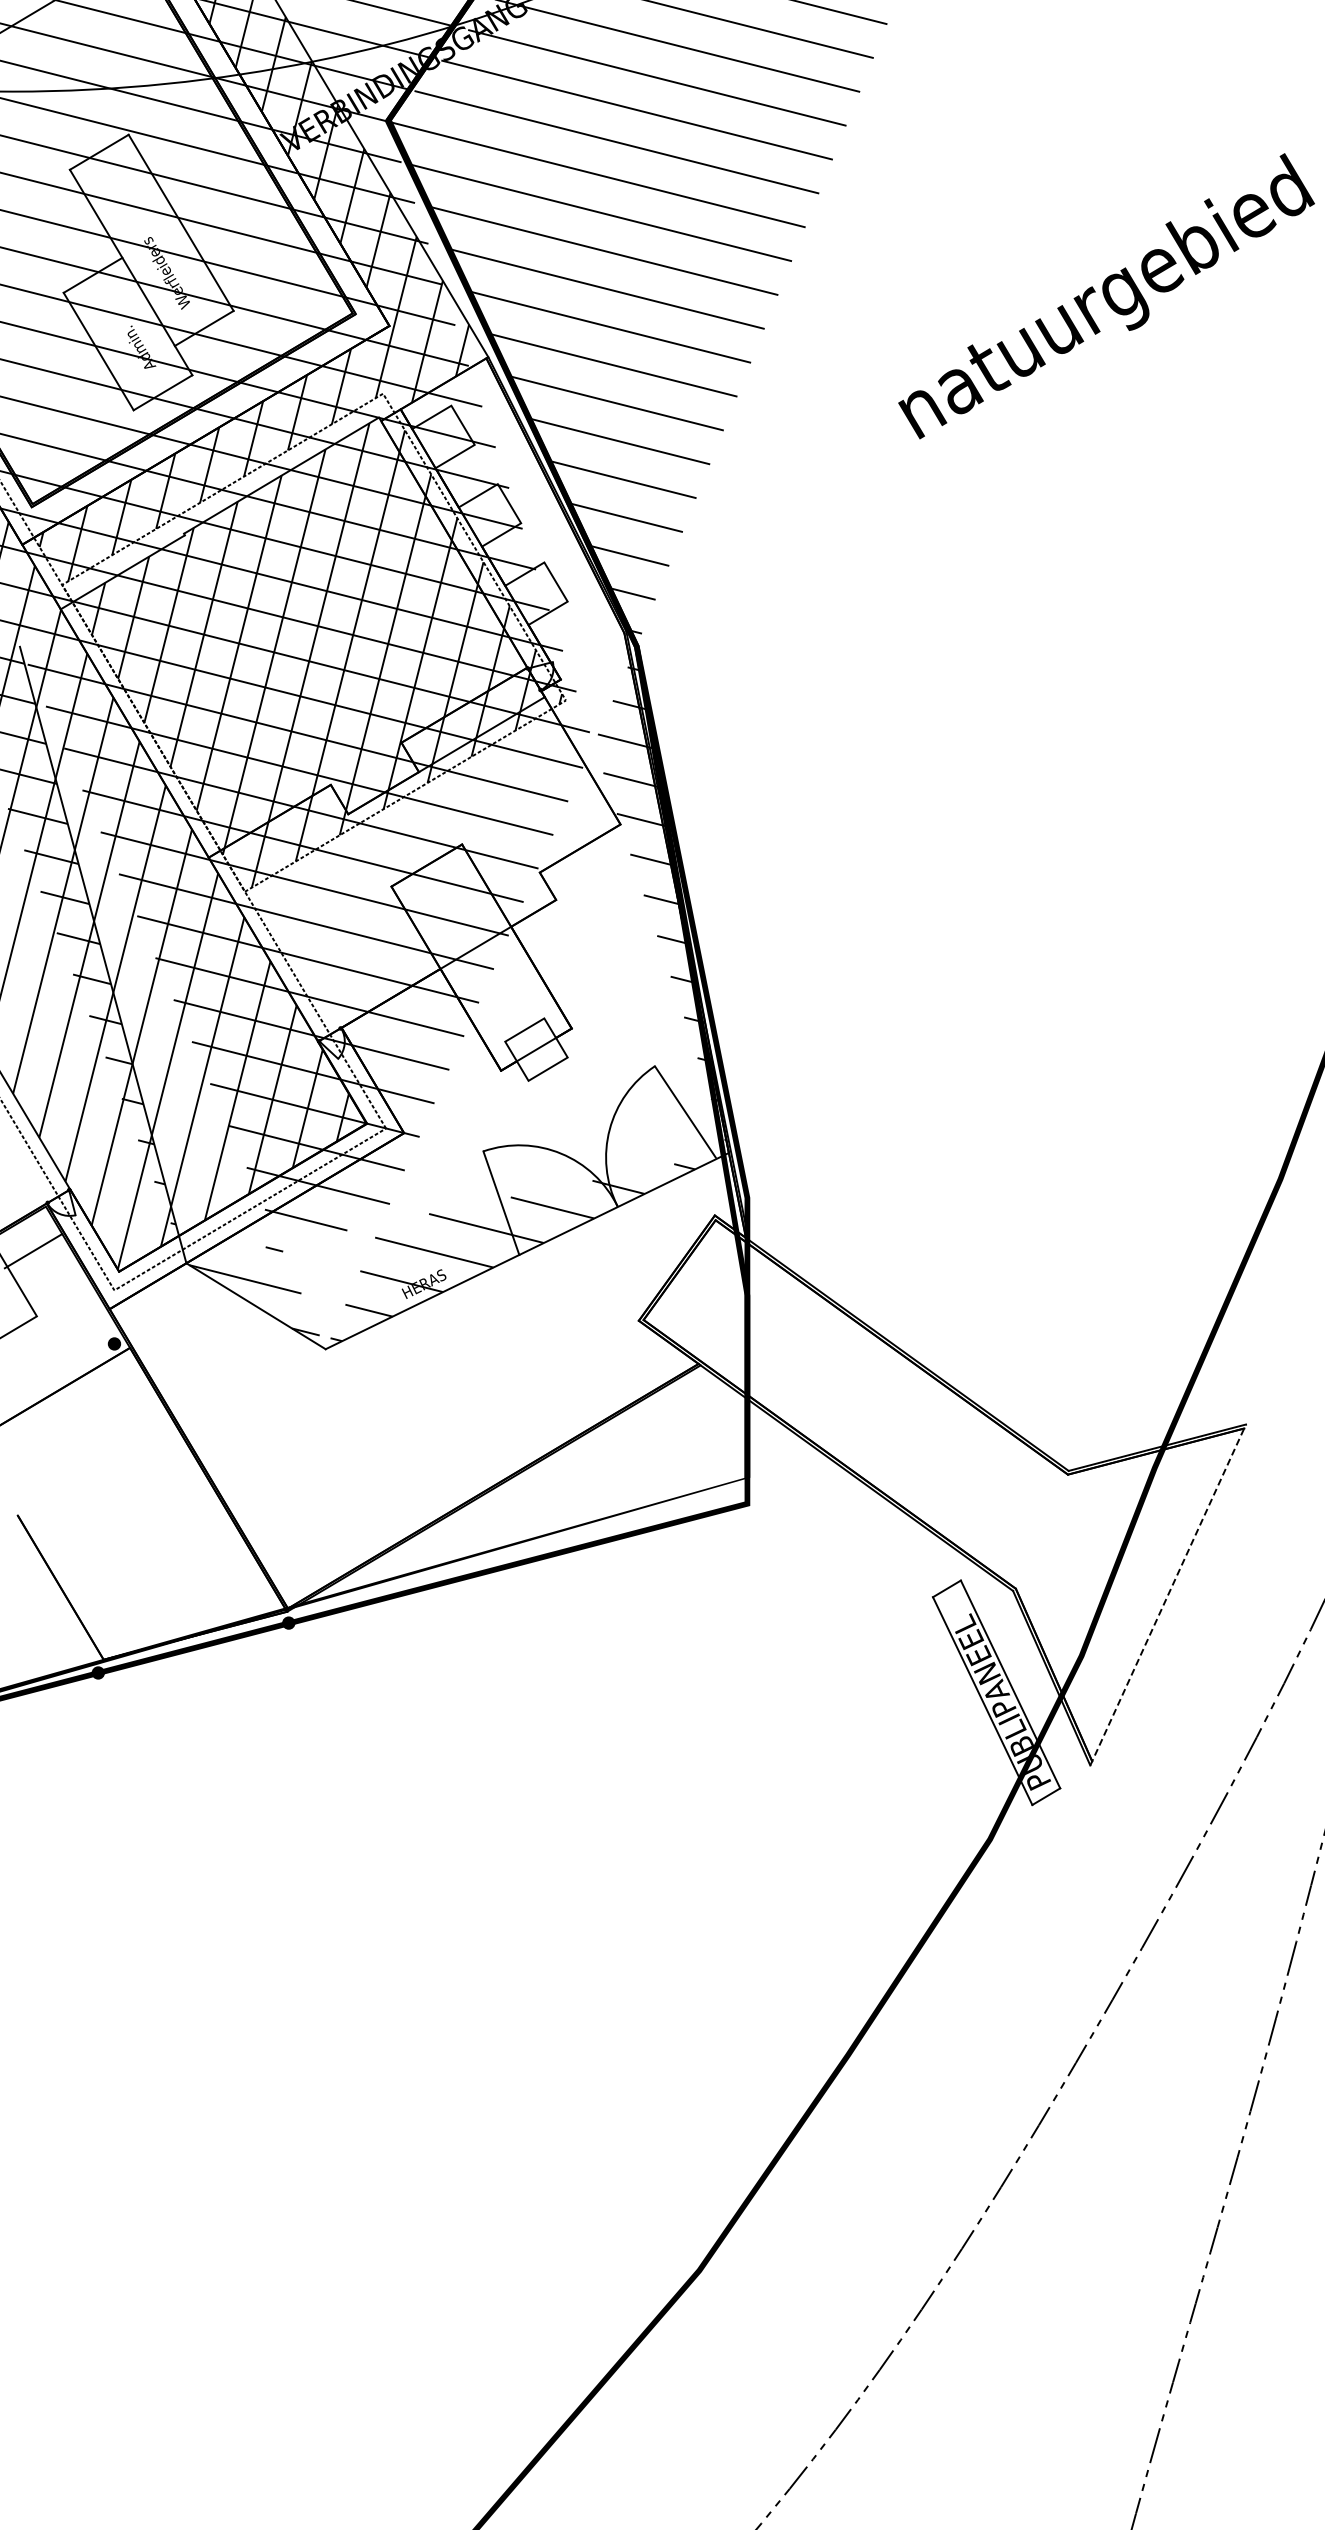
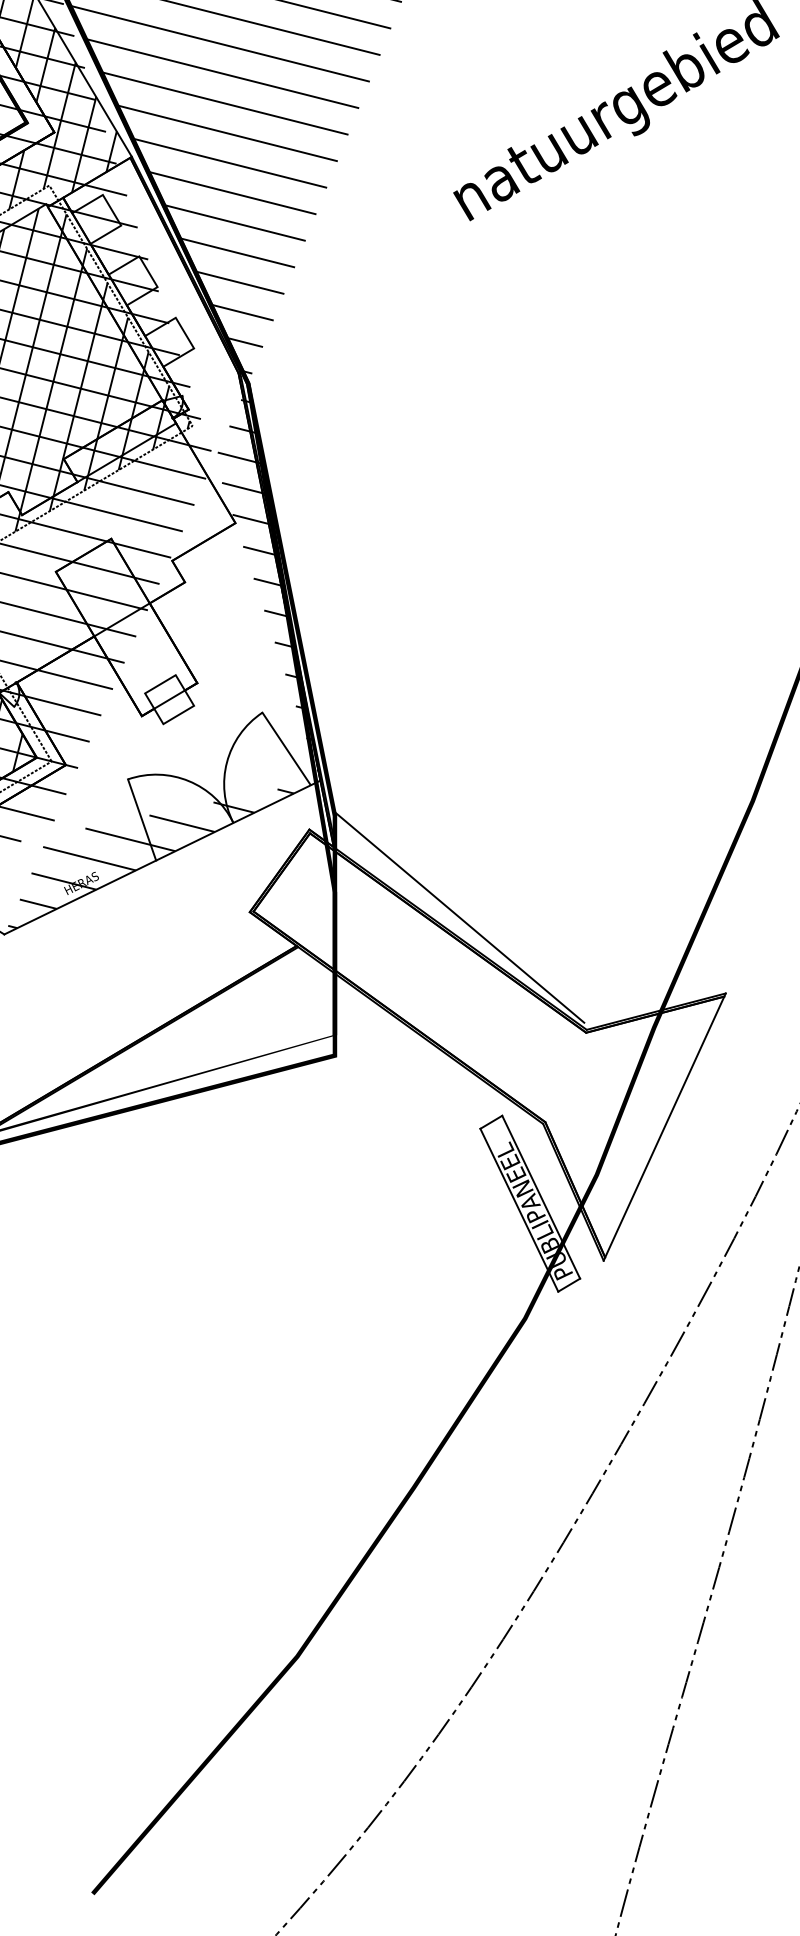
line: (906, 1327) -> (459, 917), added
line: (1168, 1594) -> (664, 1126), dashed -> solid

